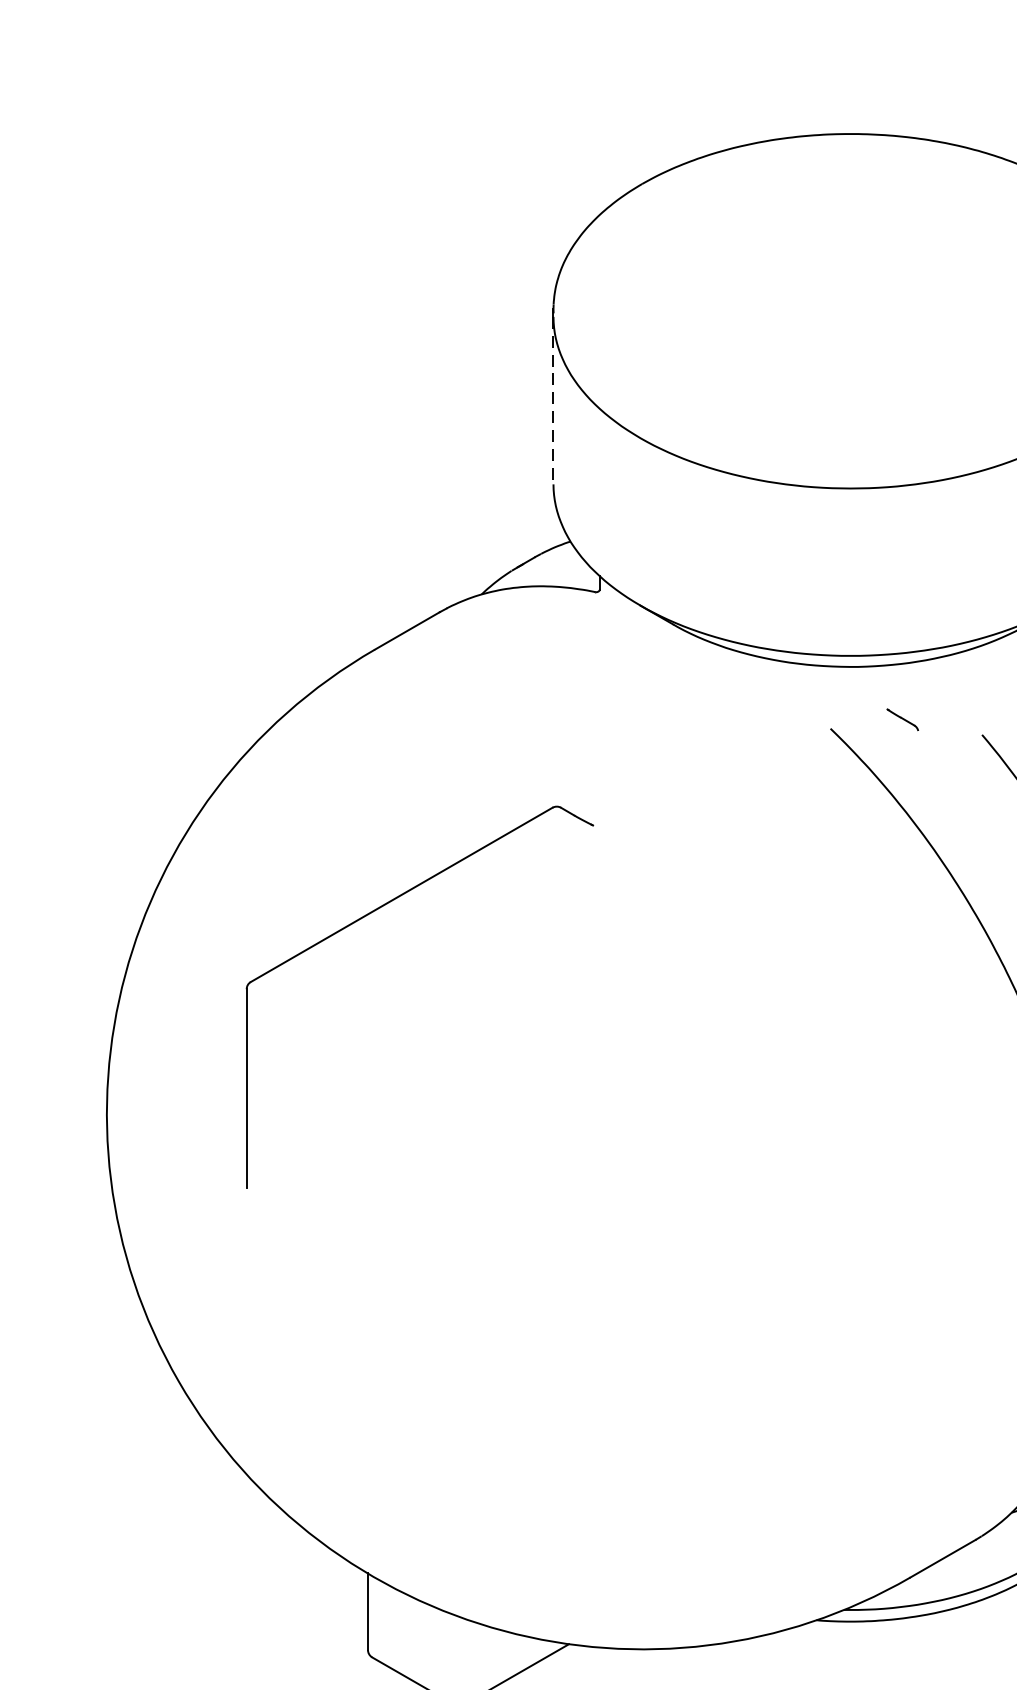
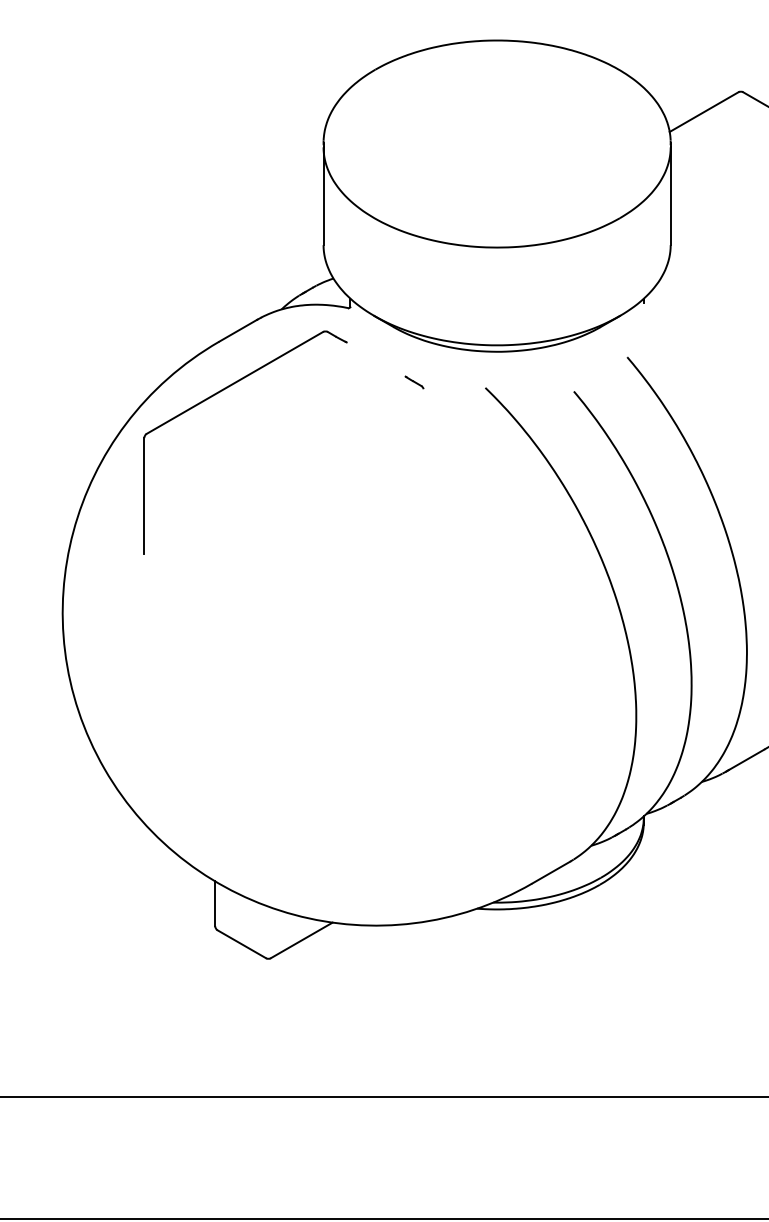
line: (553, 401) -> (323, 196), dashed -> solid
part: (902, 719) -> (414, 382), moved
part: (371, 914) -> (217, 394), moved

